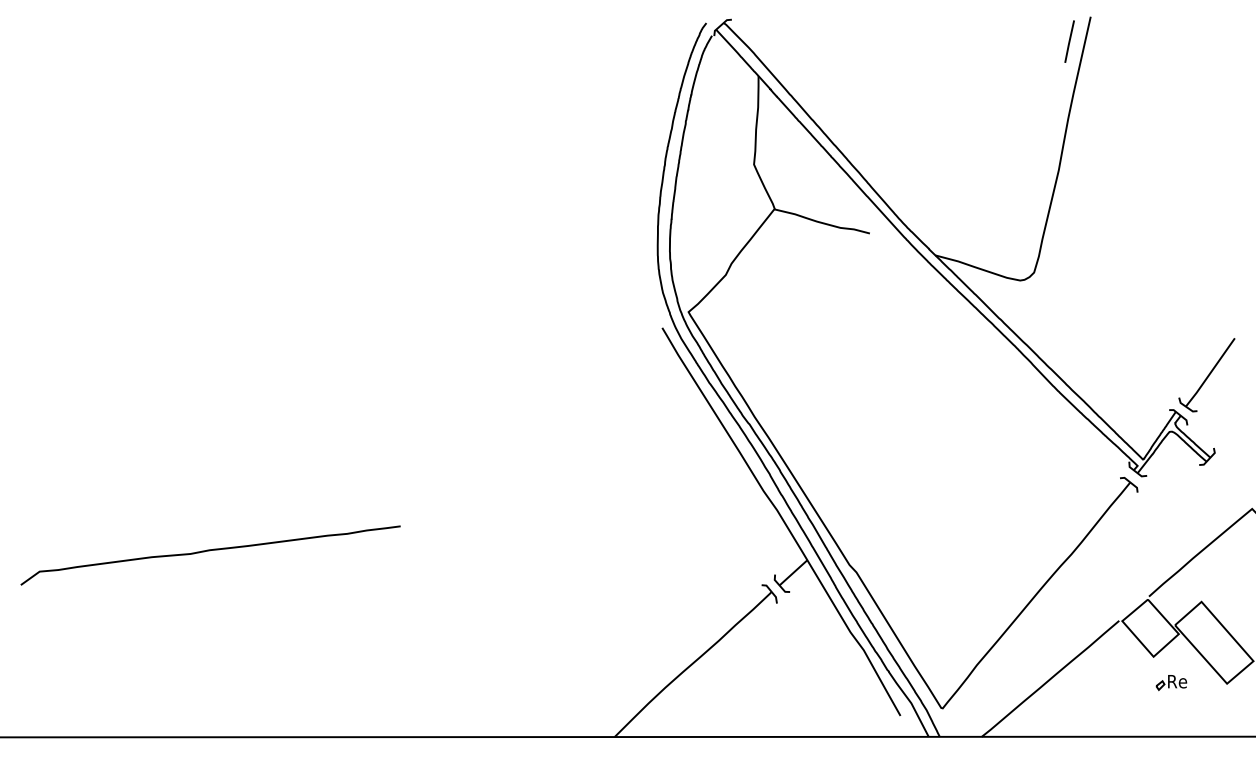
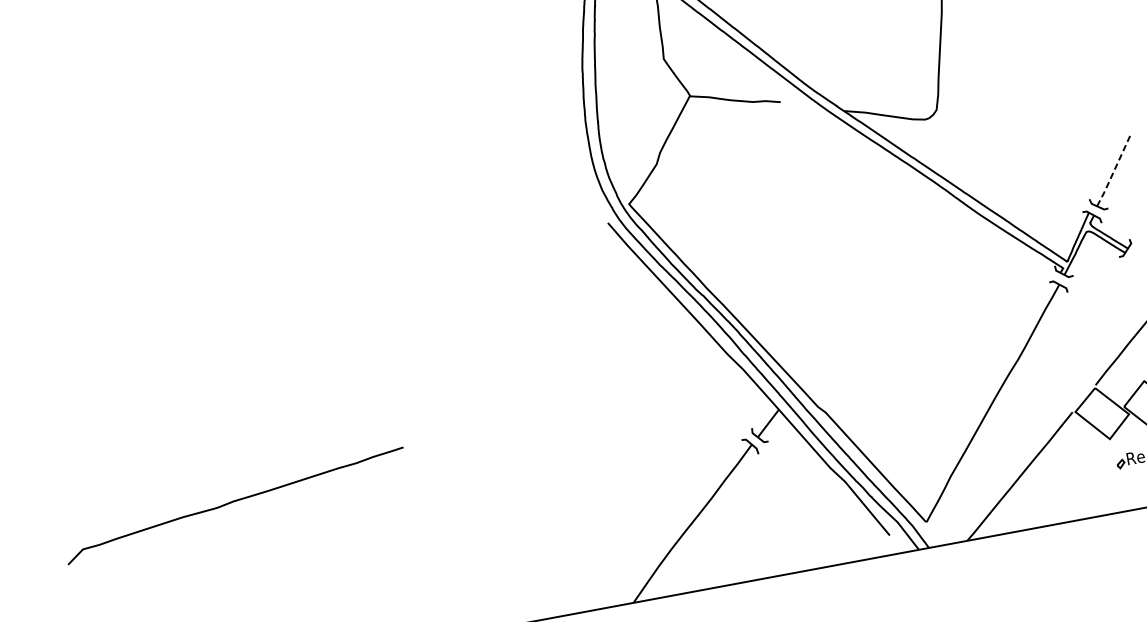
line: (1210, 372) -> (1113, 171), solid -> dashed

